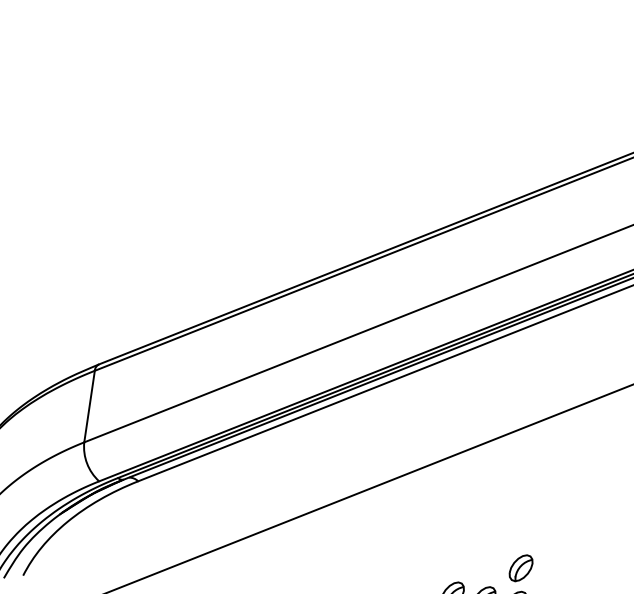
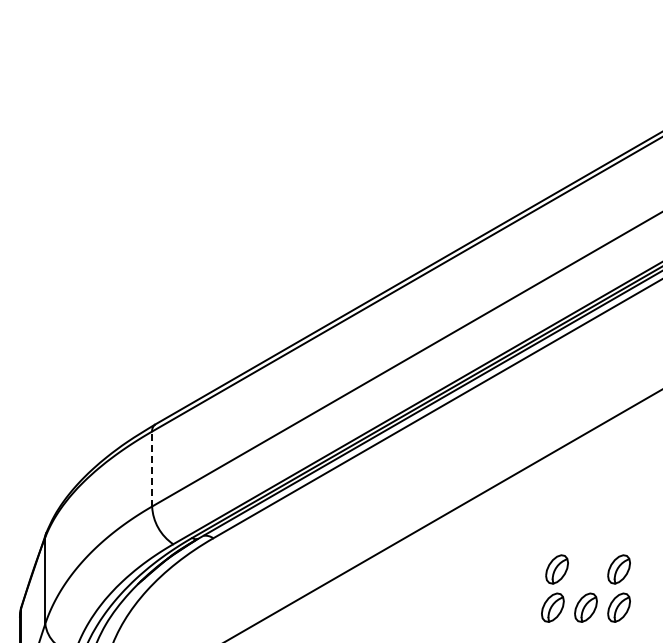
line: (89, 406) -> (152, 468), solid -> dashed
part: (461, 559) -> (556, 569), added

